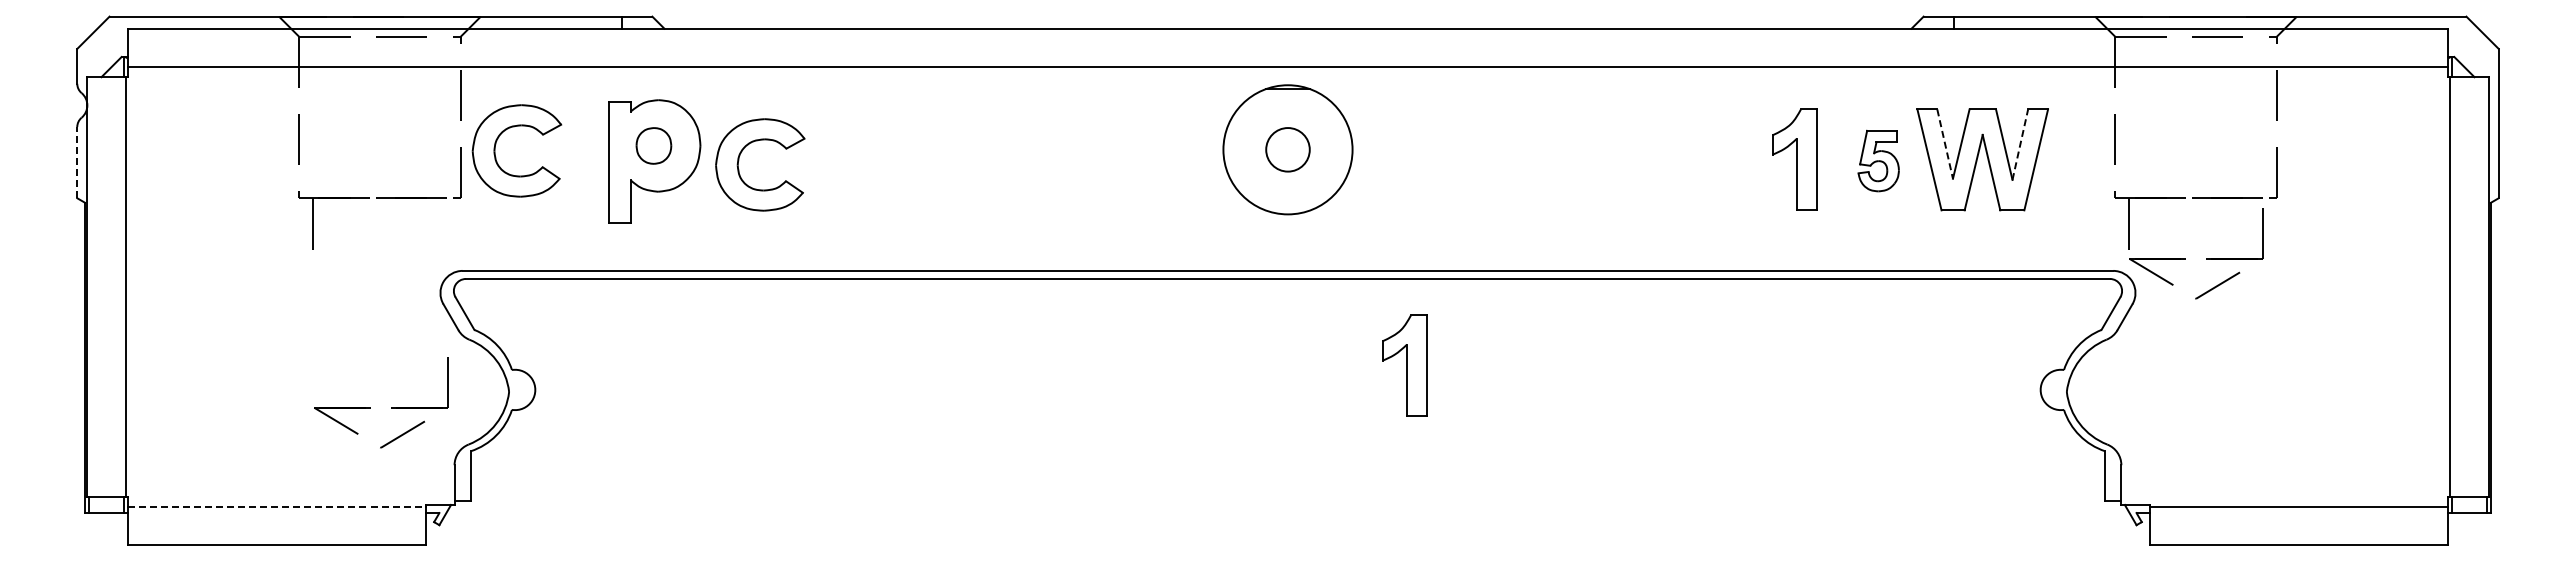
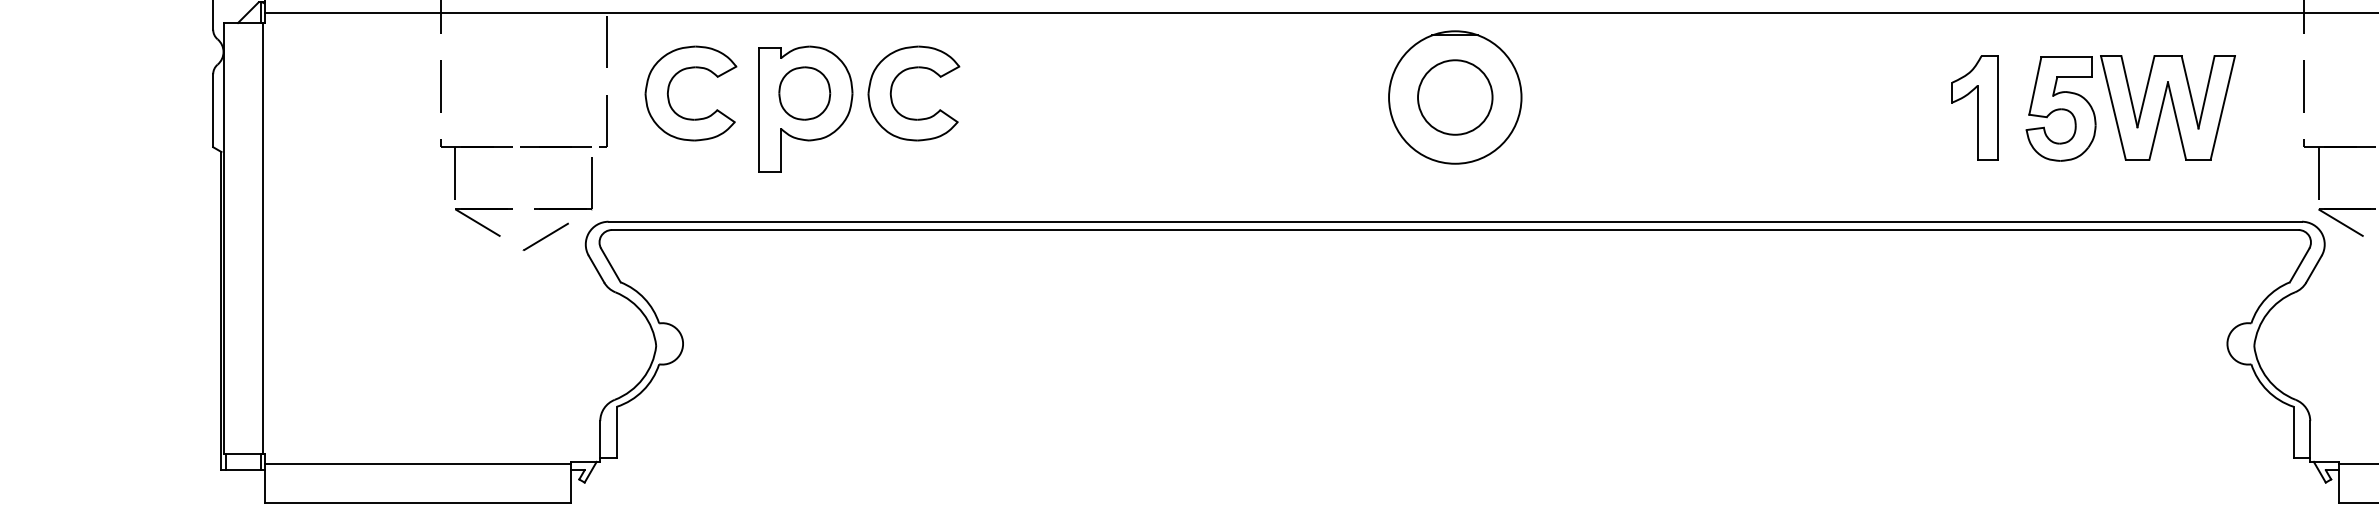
part: (496, 144) -> (669, 86), moved
line: (1945, 144) -> (2129, 92), dashed -> solid
line: (2020, 144) -> (2206, 92), dashed -> solid
part: (653, 145) -> (804, 93), size x1.43
circle: (1287, 149) -> (1454, 97), size x1.67
part: (739, 160) -> (892, 88), moved
part: (1878, 160) -> (2061, 108), size x1.67
line: (77, 162) -> (213, 110), dashed -> solid
part: (1404, 365) -> (1574, 318), removed
part: (391, 407) -> (534, 209), moved
line: (277, 506) -> (418, 463), dashed -> solid

